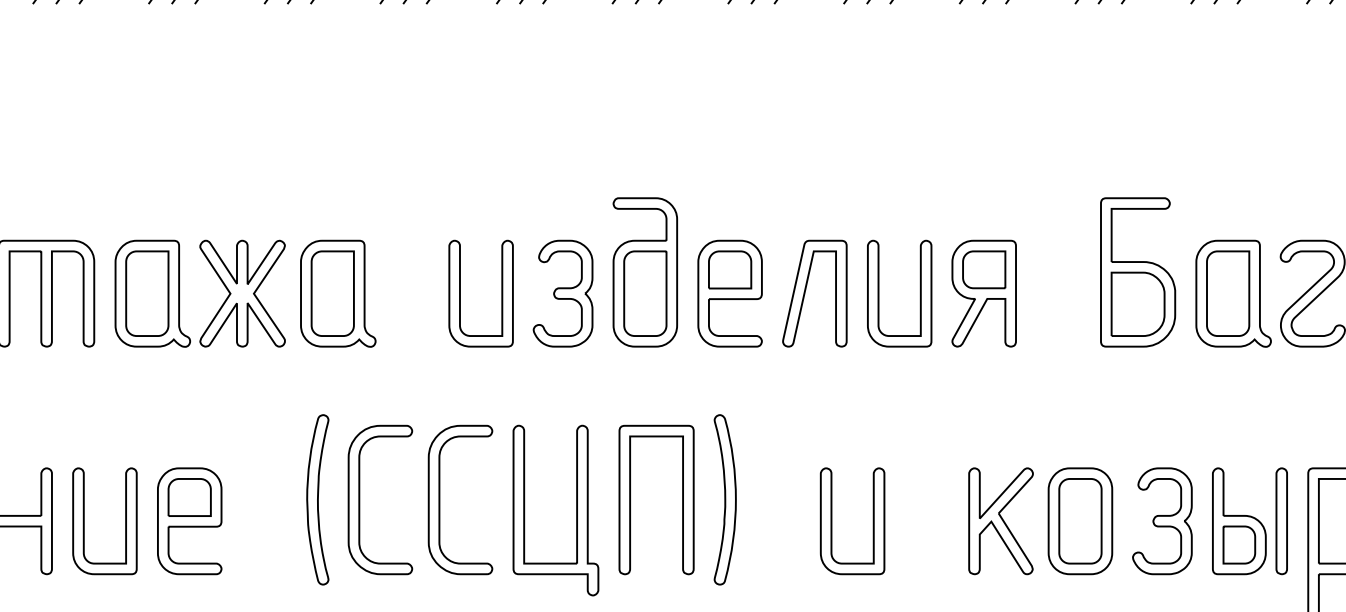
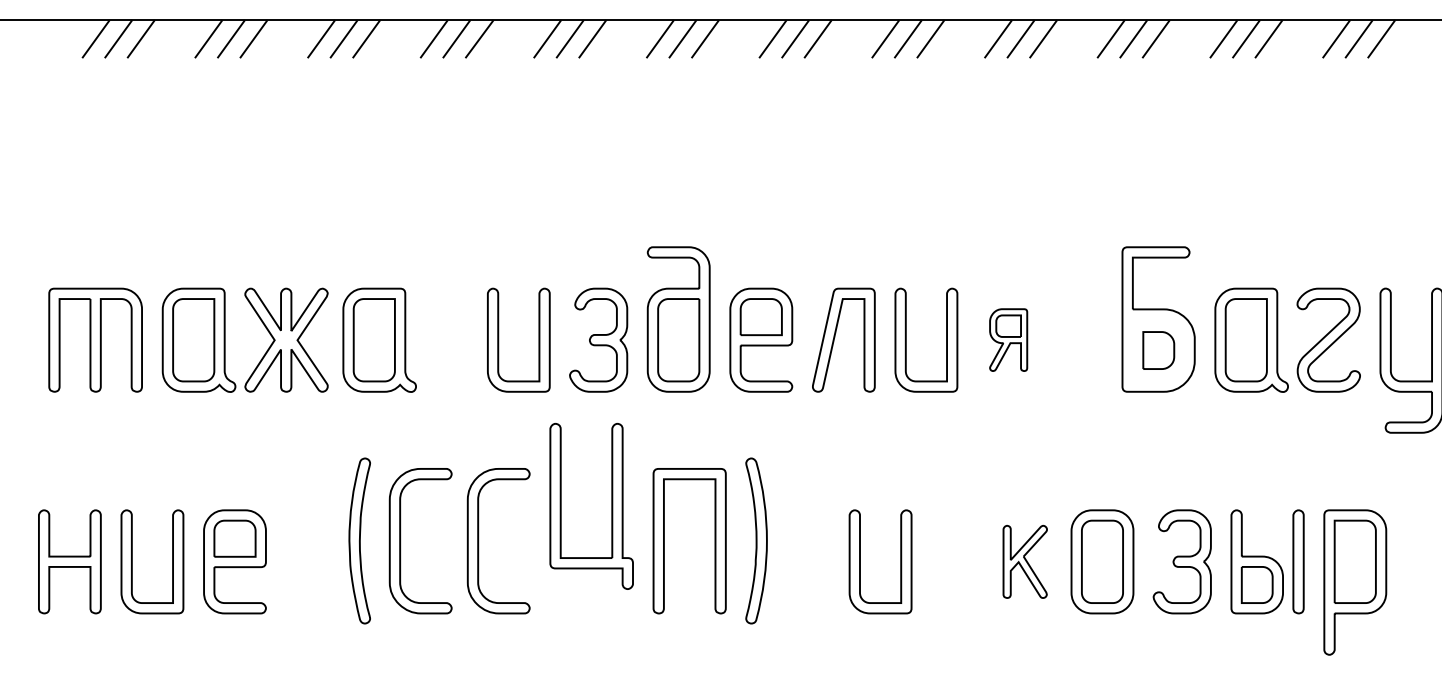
part: (983, 292) -> (1008, 339), size x0.6
part: (1137, 304) -> (1158, 350), size x0.6
part: (576, 510) -> (611, 506), moved
part: (1001, 520) -> (1025, 561), size x0.7

